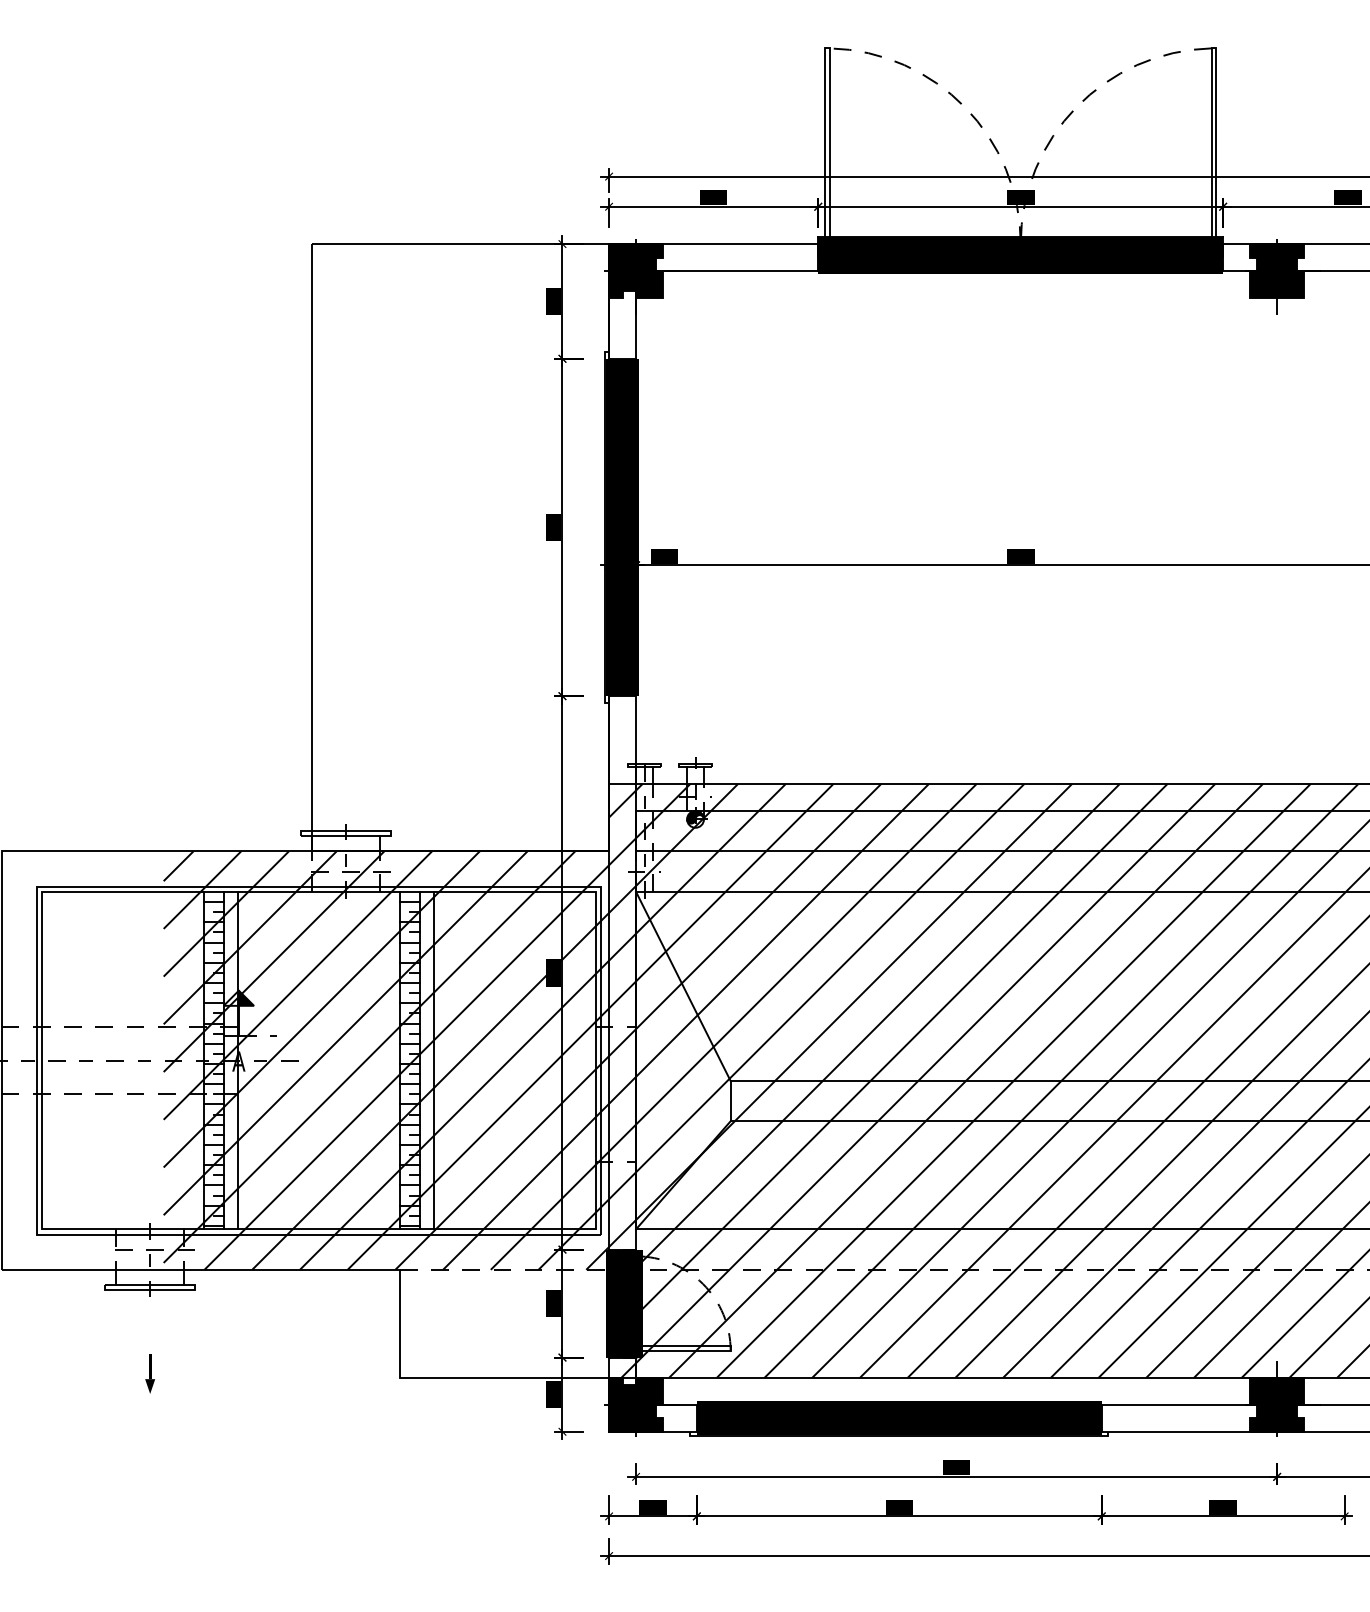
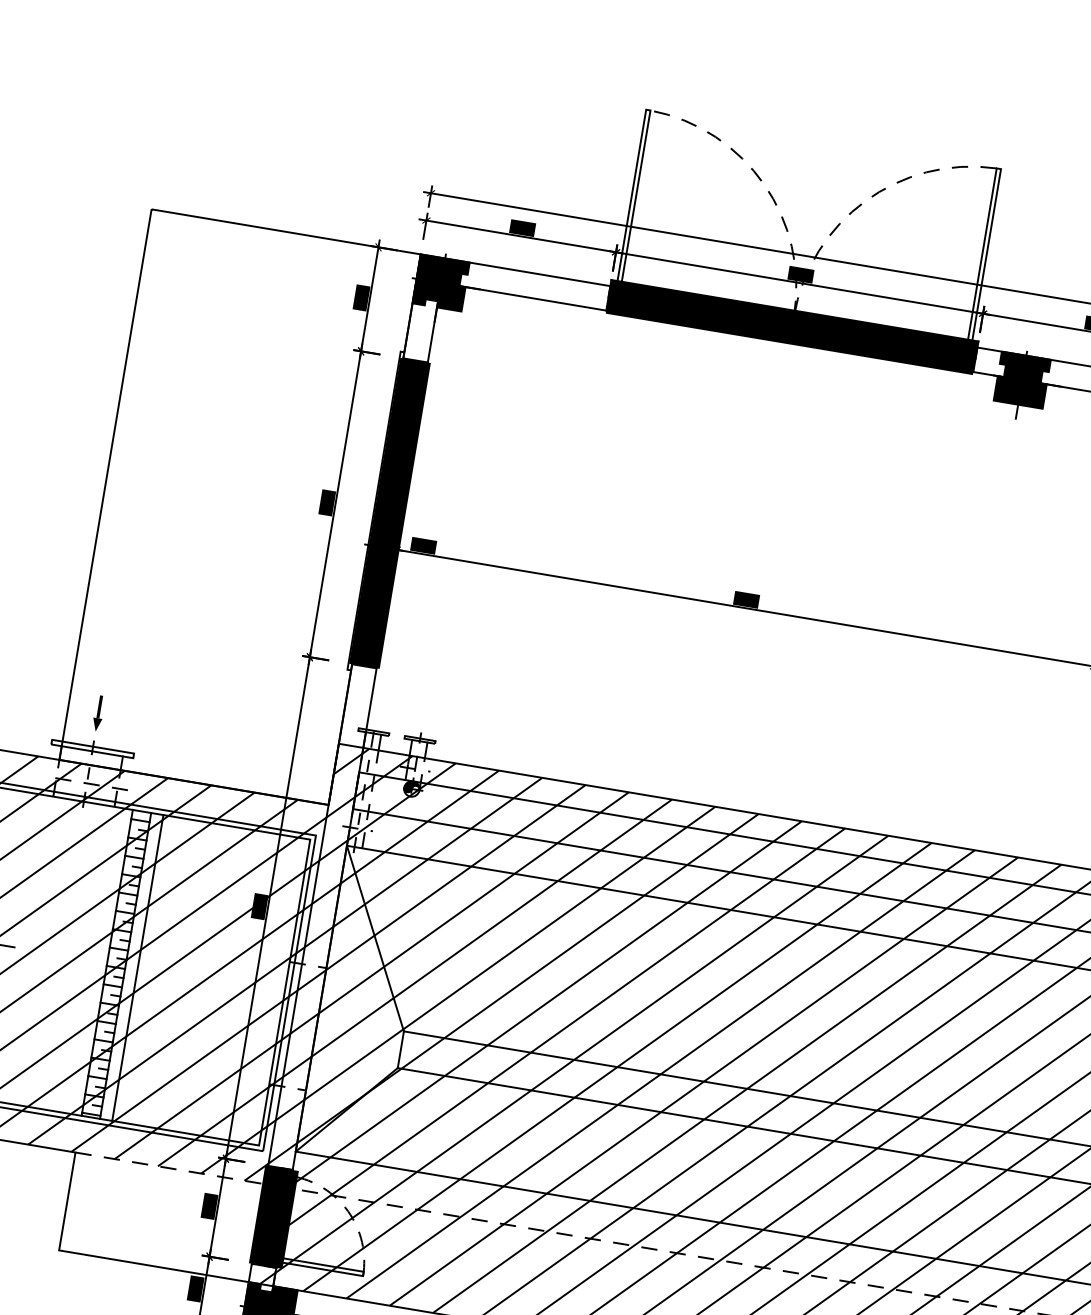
part: (345, 794) -> (98, 713), added

